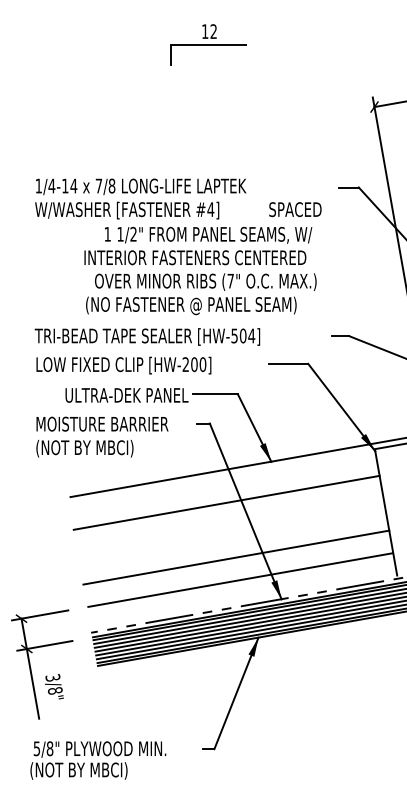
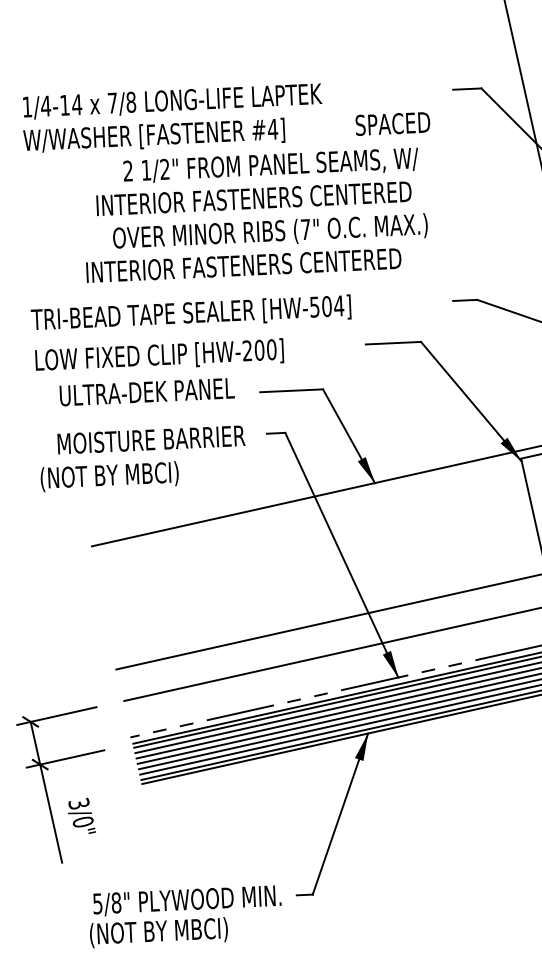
text: (107, 233) -> (127, 169), 1 -> 2
text: (185, 305) -> (243, 267), (NO FASTENER @ PANEL SEAM) -> INTERIOR FASTENERS CENTERED
text: (126, 395) -> (146, 392), moved
text: (102, 423) -> (151, 438), moved
line: (226, 502) -> (313, 543), removed
text: (55, 690) -> (83, 821), 3/8" -> 3/0"
text: (98, 760) -> (185, 916), moved

